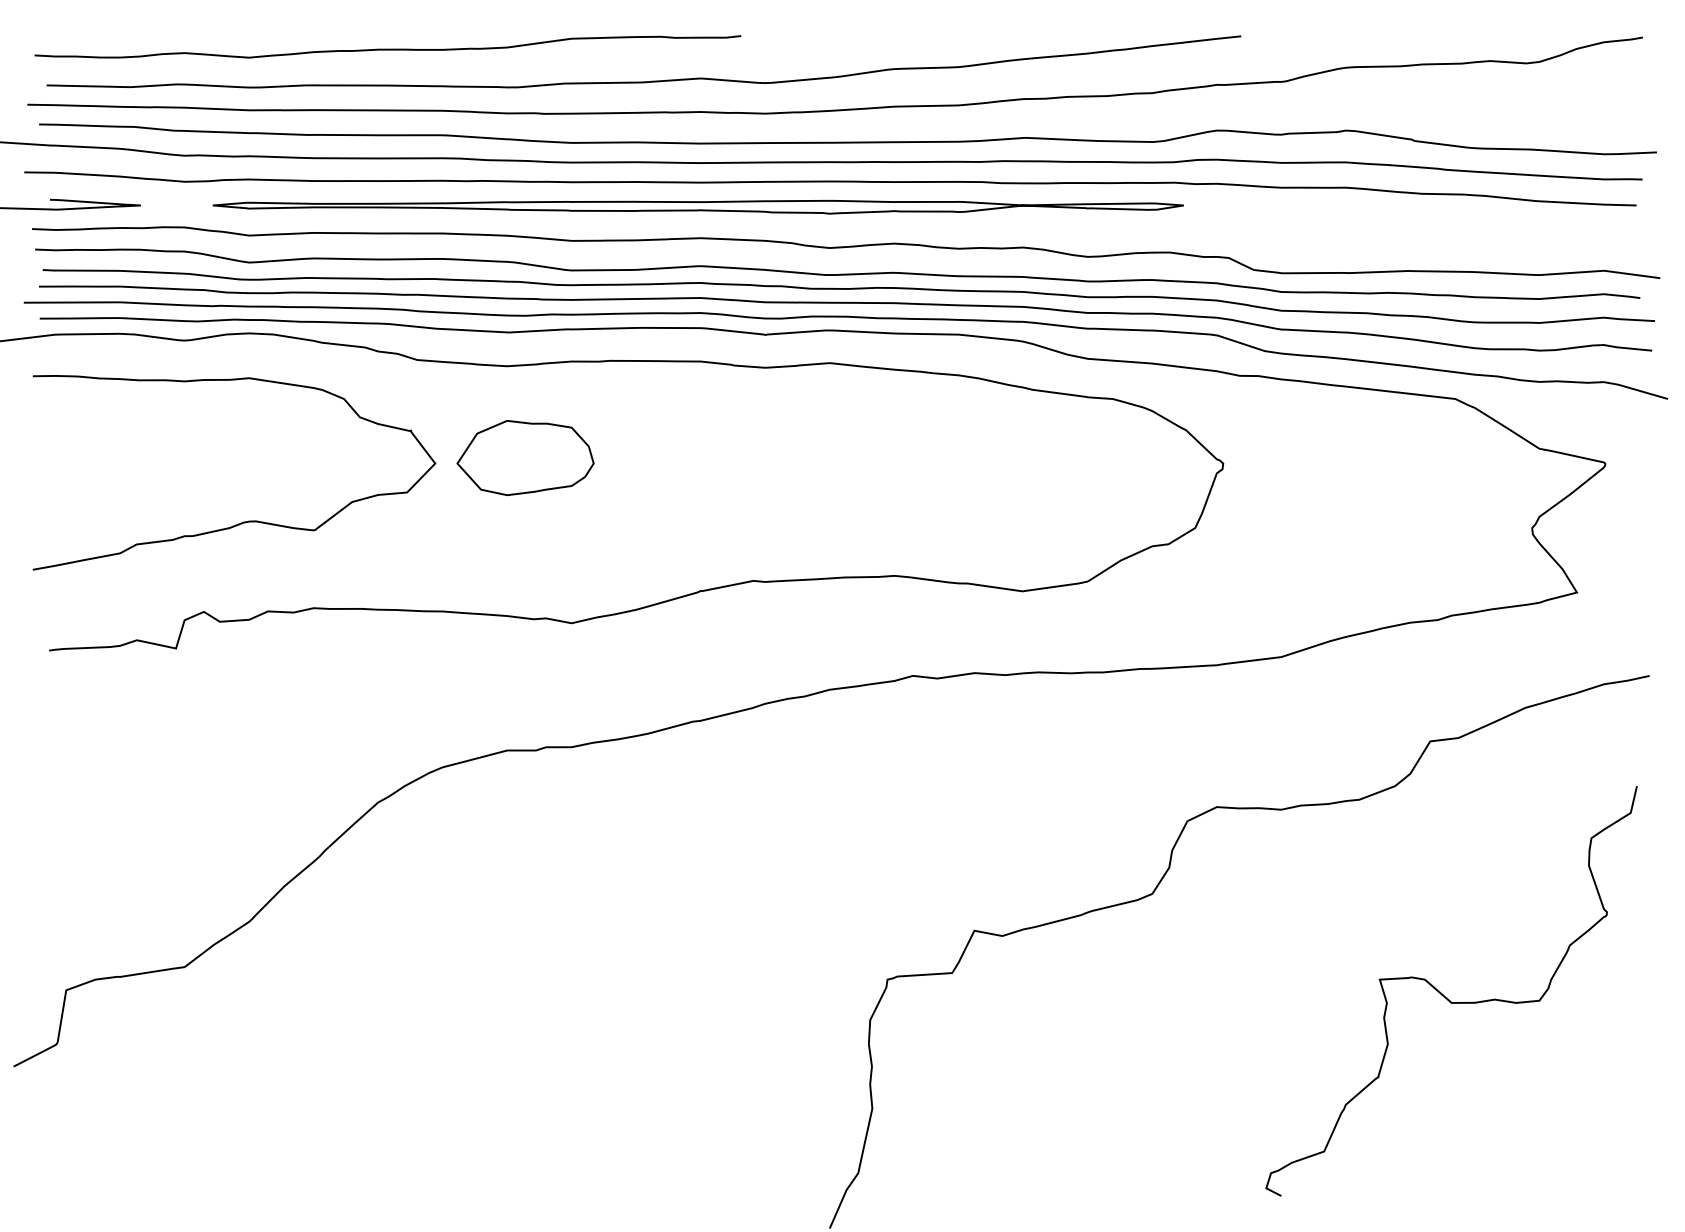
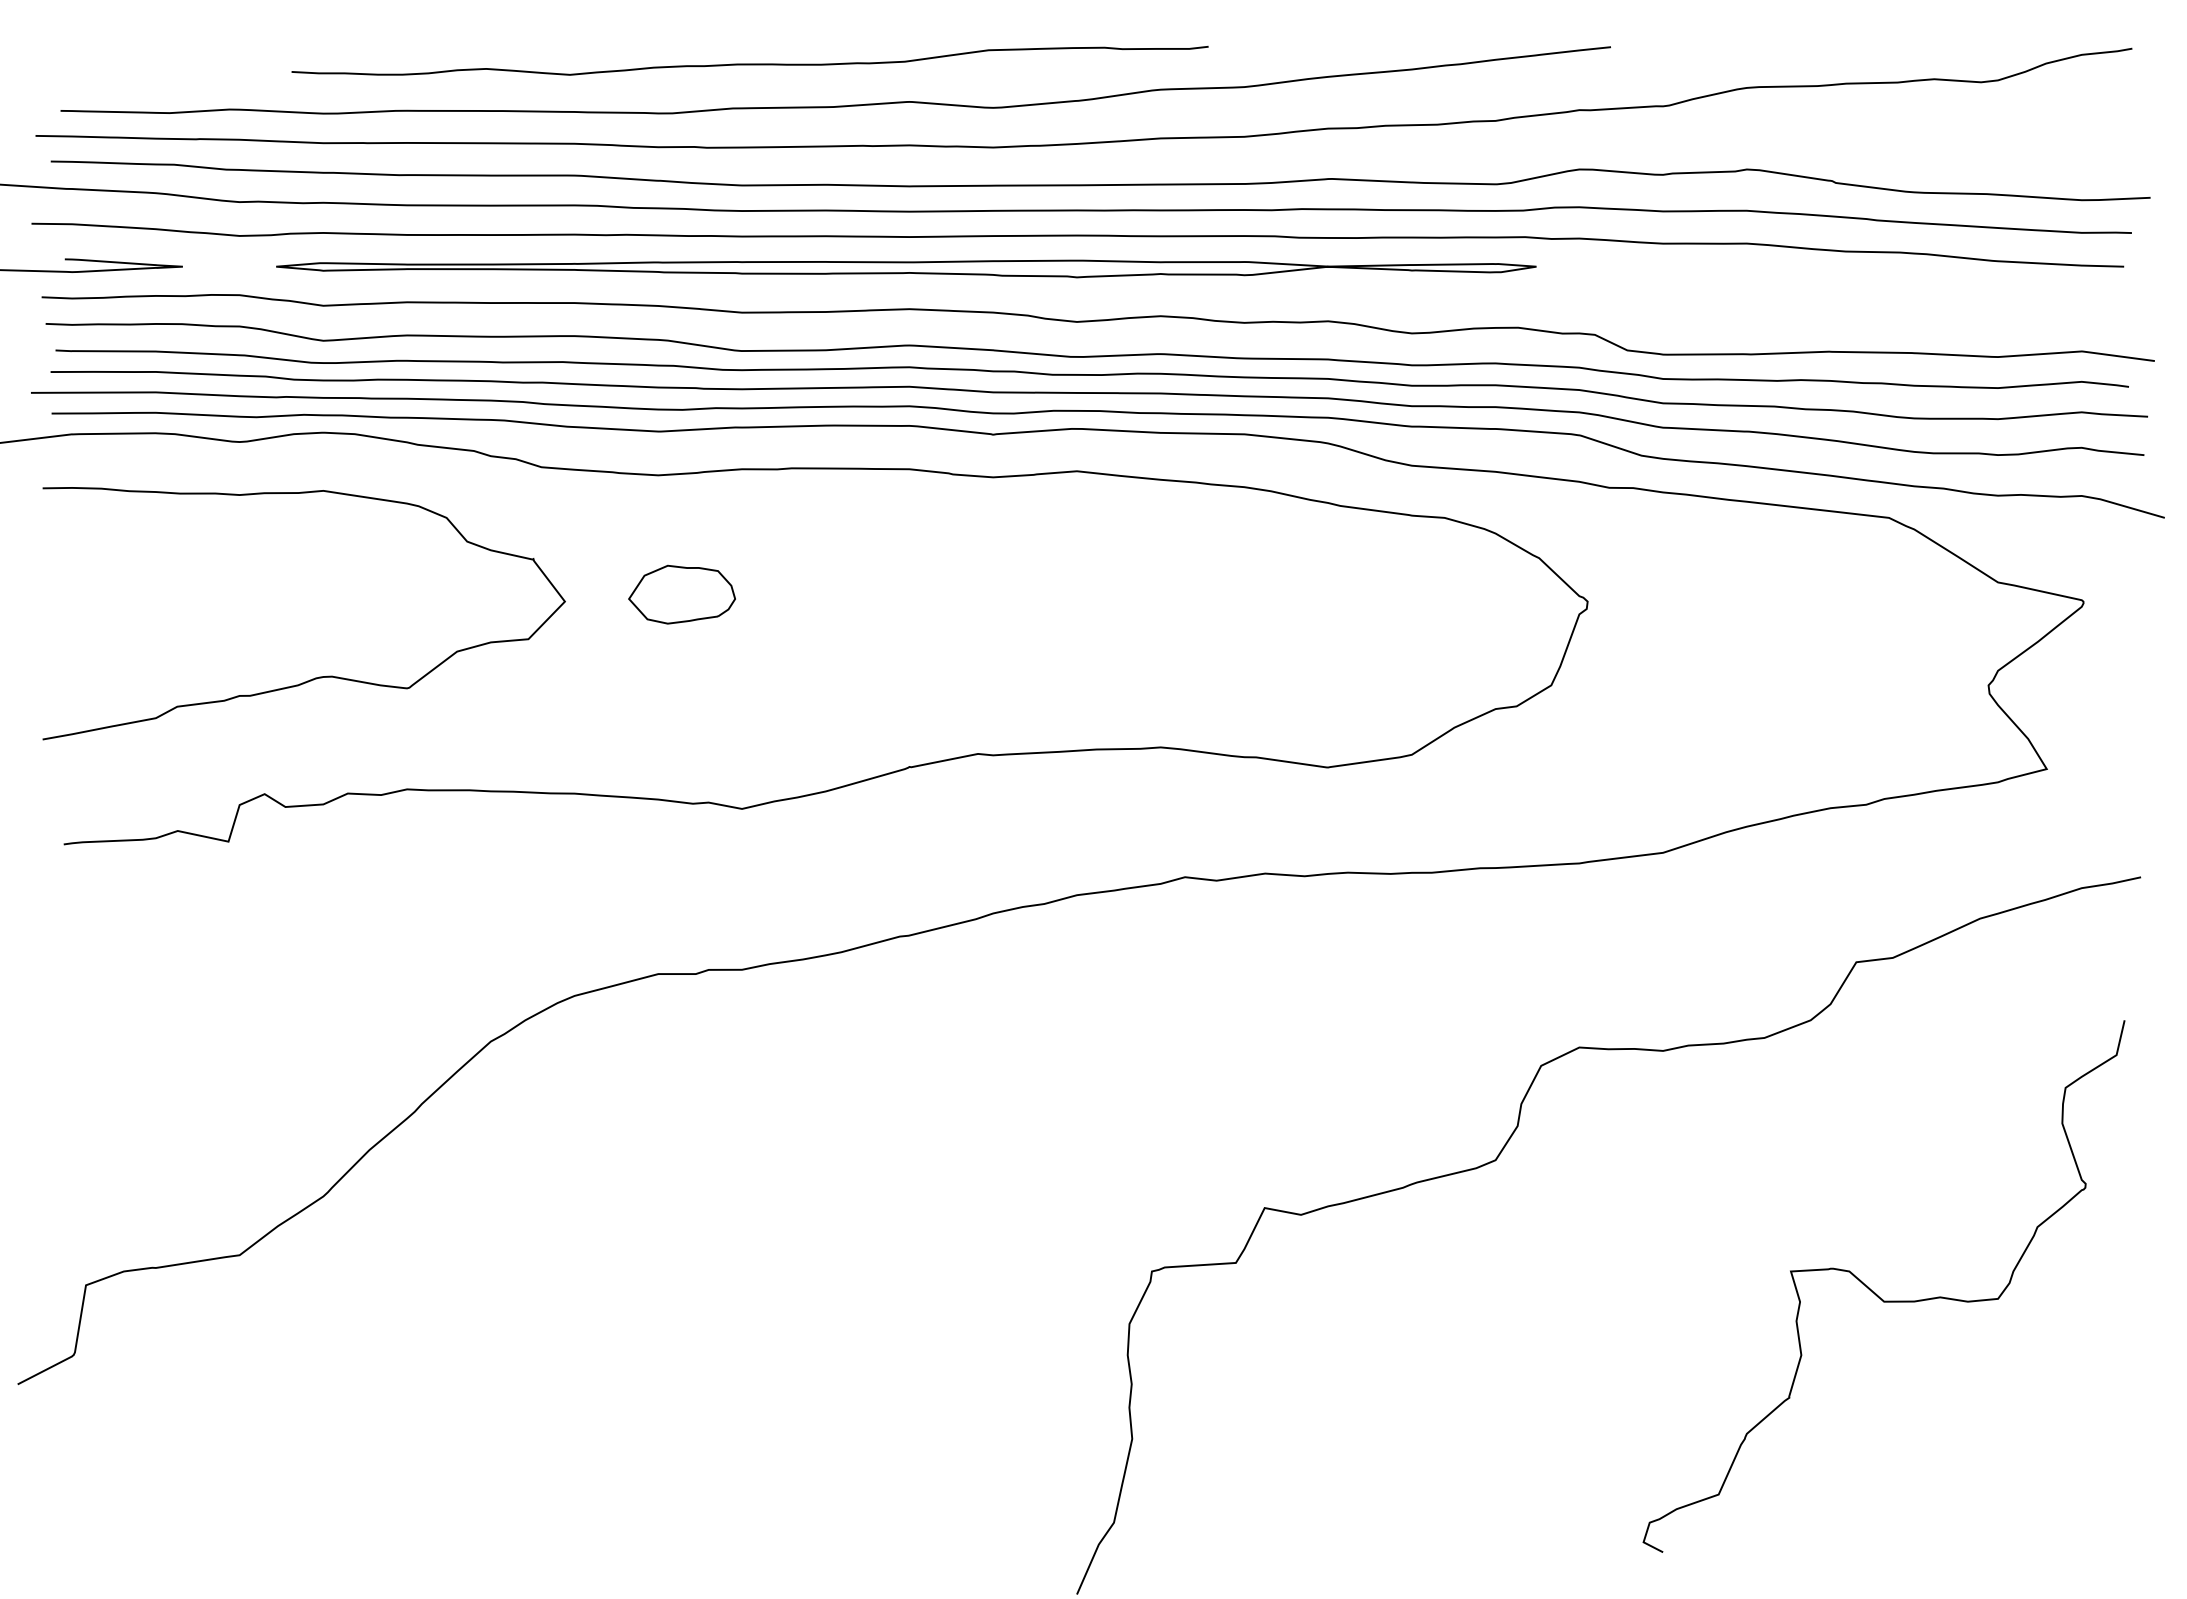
curve: (387, 48) -> (749, 62), moved
part: (525, 458) -> (682, 595), size x0.6

